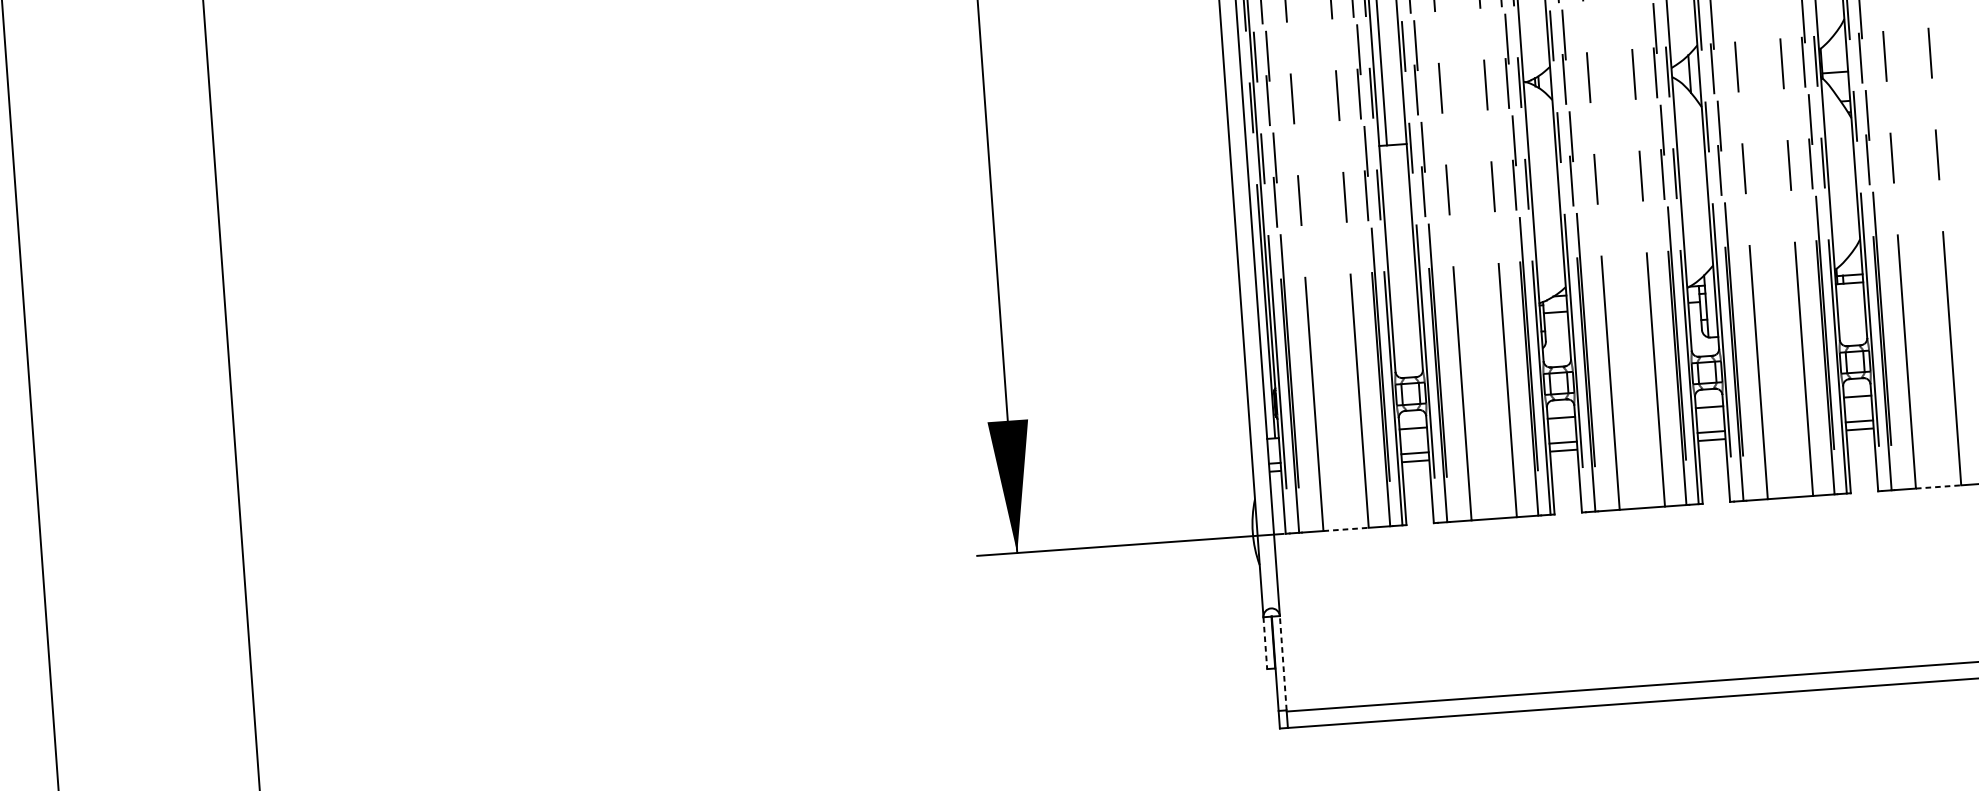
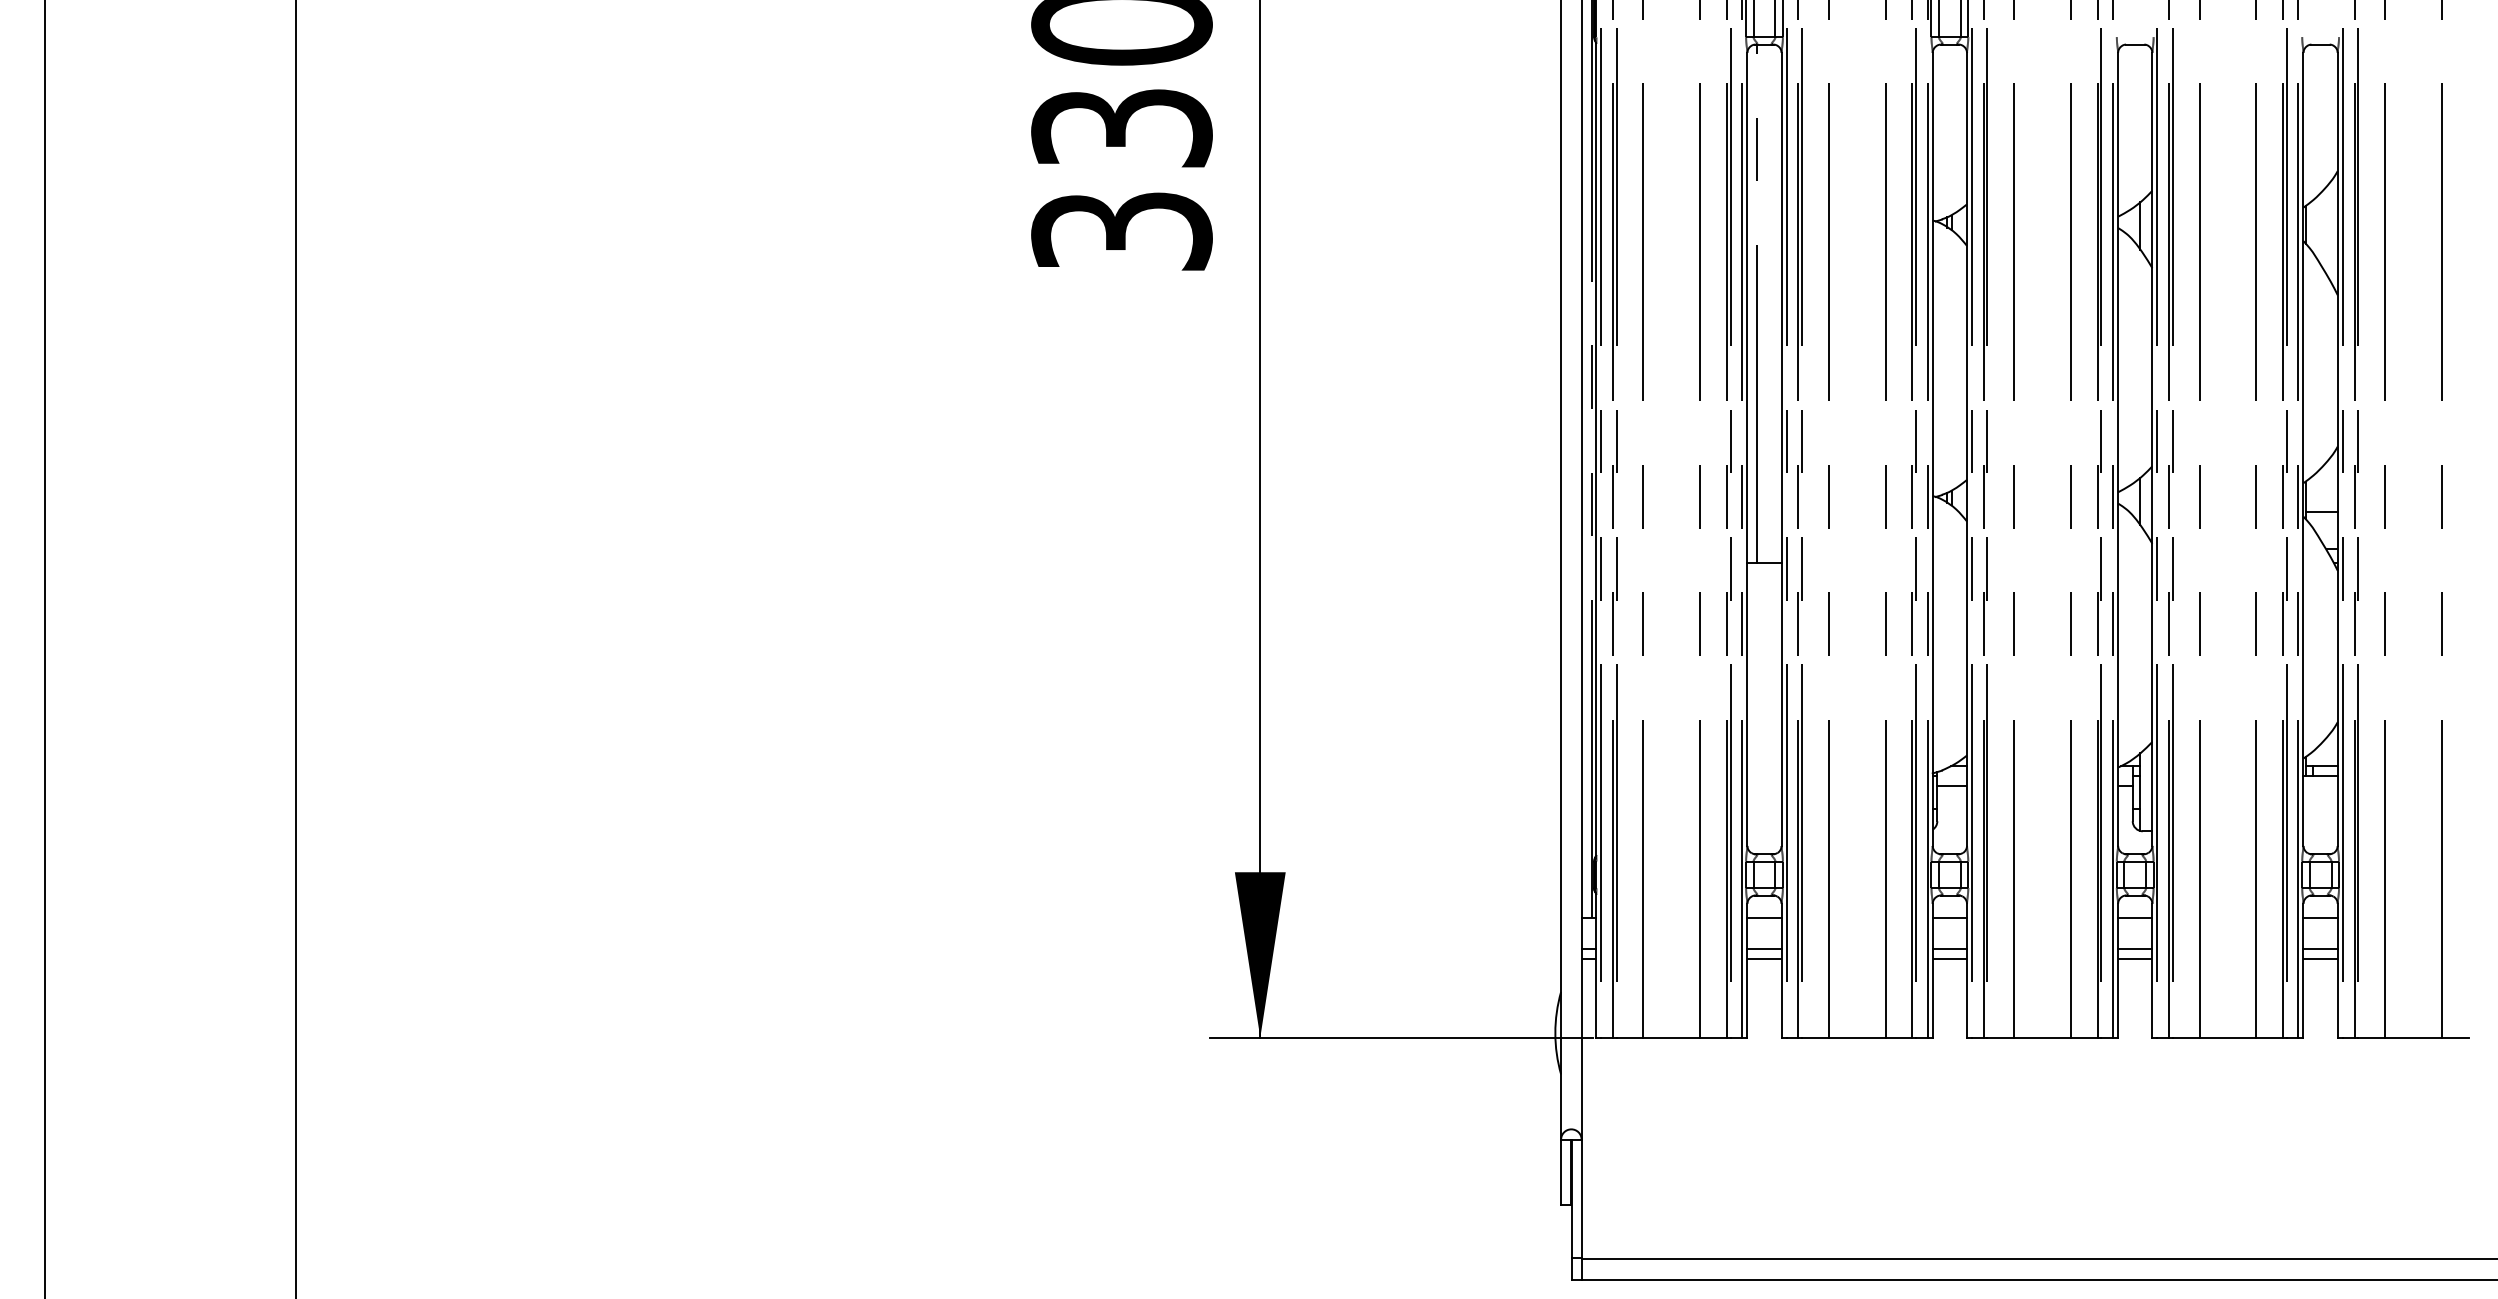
line: (1938, 486) -> (2413, 1037), dashed -> solid
line: (1346, 529) -> (1672, 1037), dashed -> solid
line: (1265, 643) -> (1561, 1172), dashed -> solid
line: (1283, 663) -> (1581, 1198), dashed -> solid

